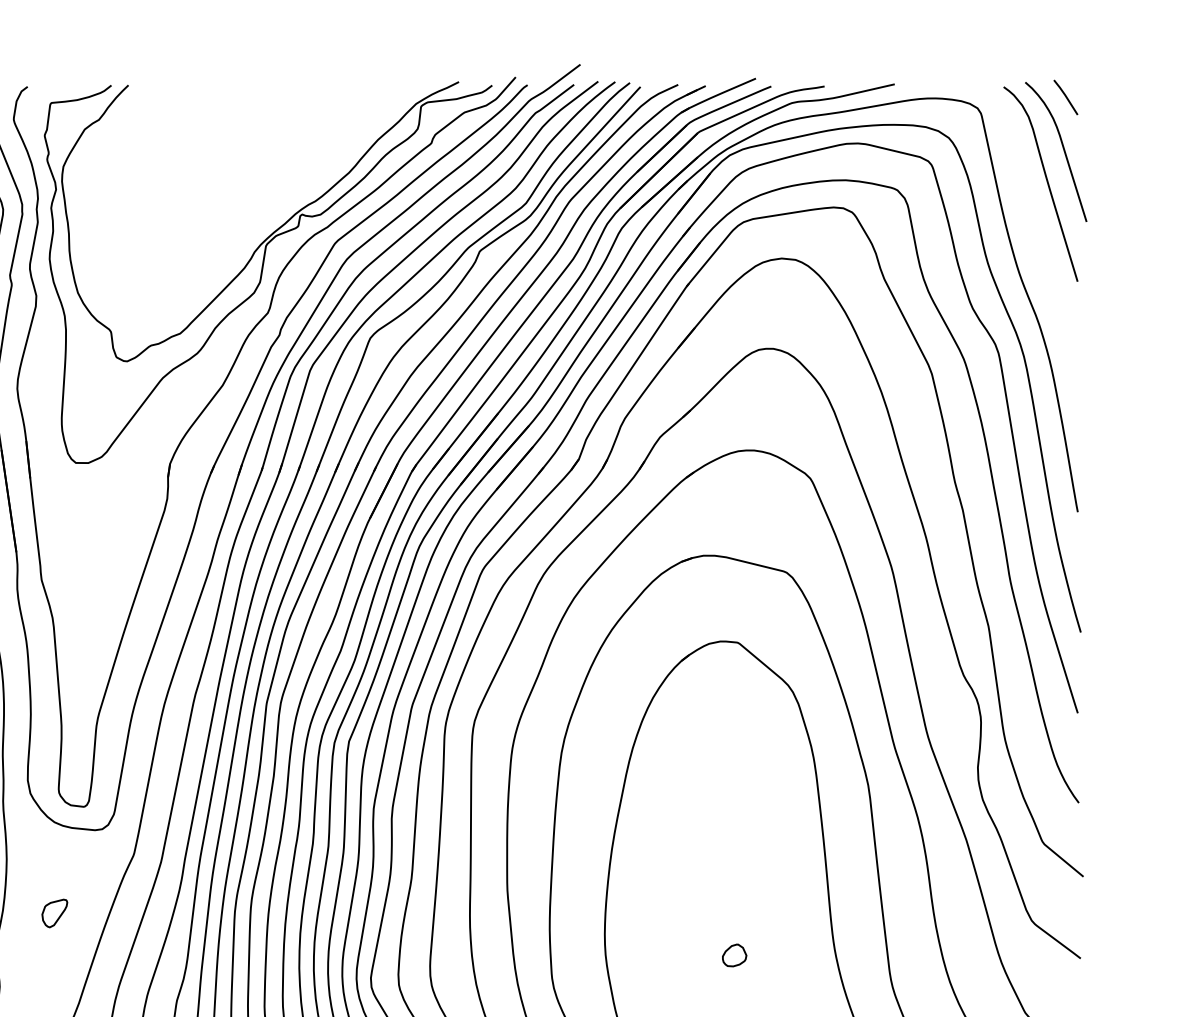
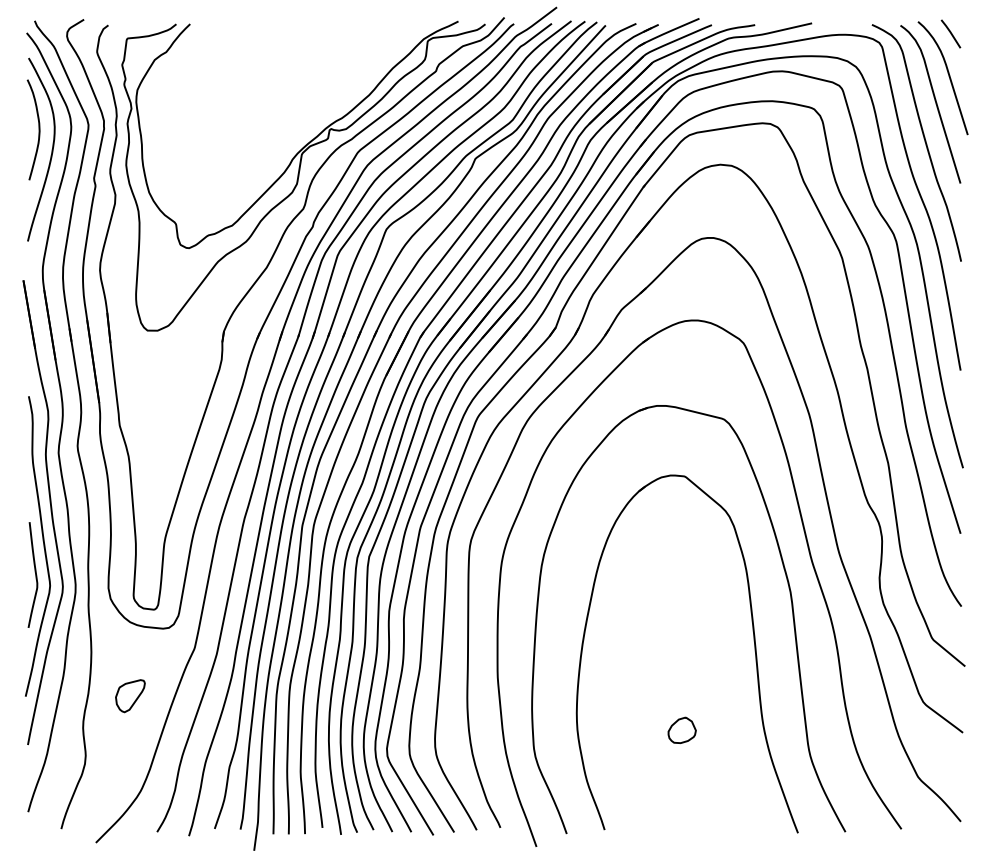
curve: (1033, 231) -> (924, 142), added
part: (54, 913) -> (130, 696), size x1.43
part: (733, 954) -> (681, 729), size x1.43

